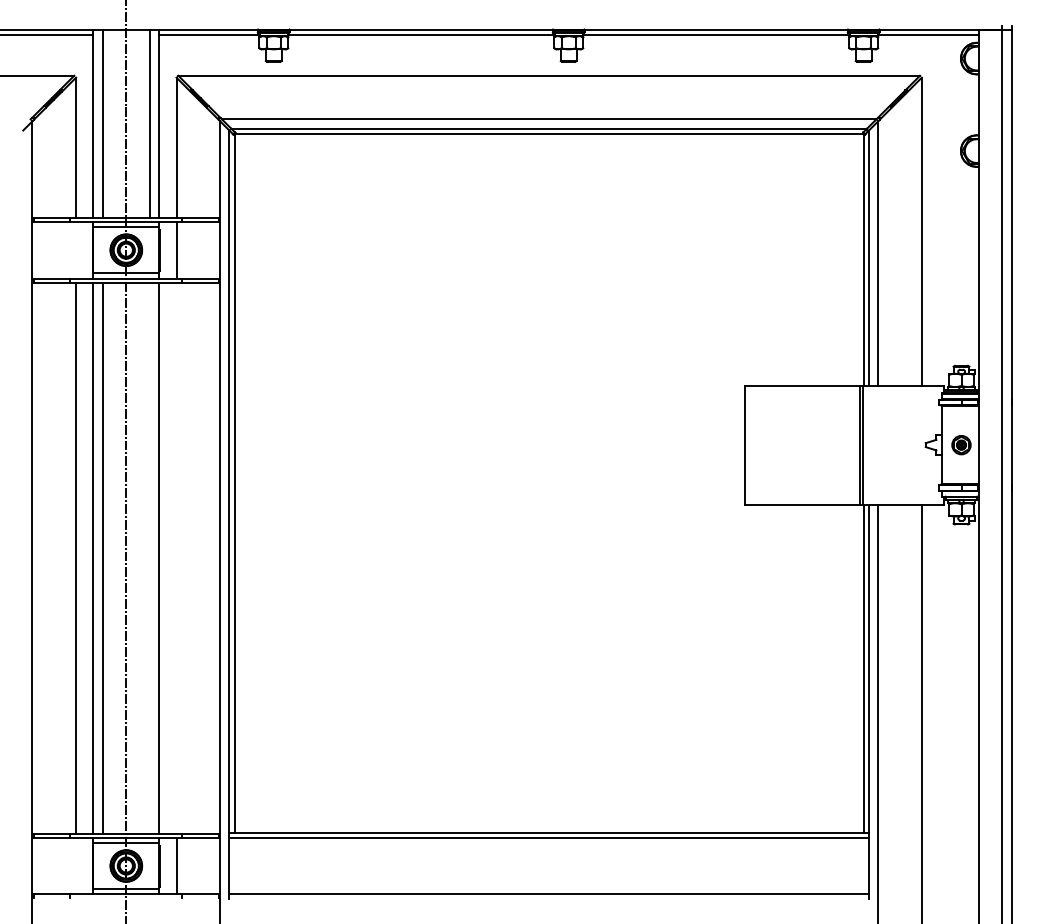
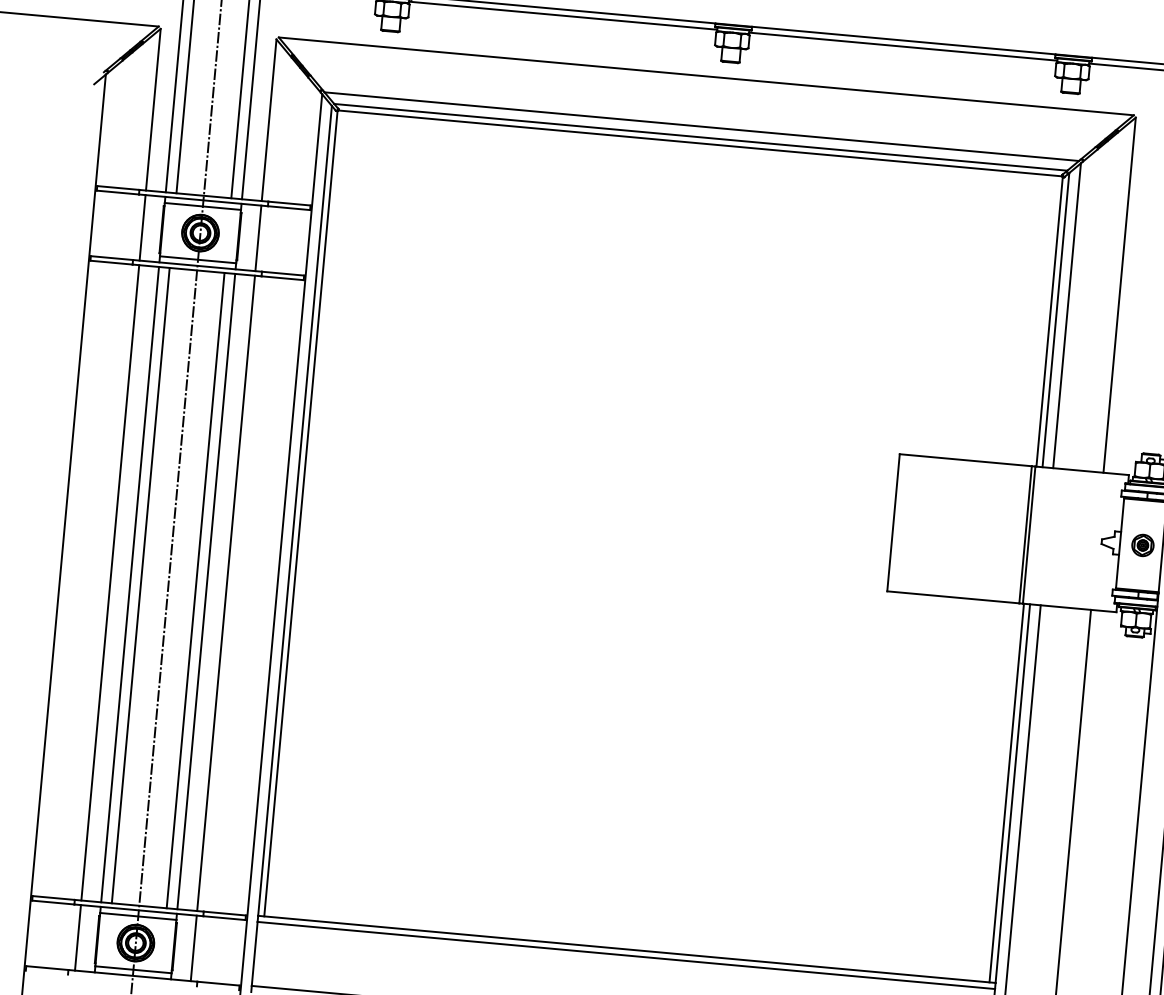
line: (76, 249) -> (143, 227), added
line: (150, 557) -> (196, 589), added
line: (176, 557) -> (226, 592), added
line: (76, 865) -> (78, 937), added

